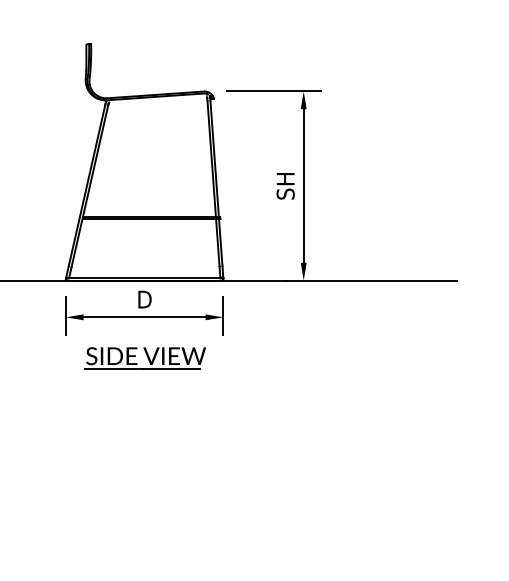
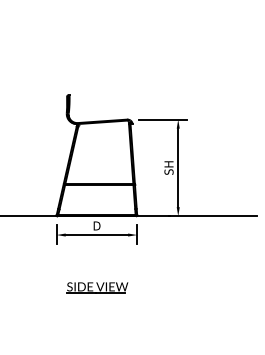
part: (145, 357) -> (97, 287), moved

